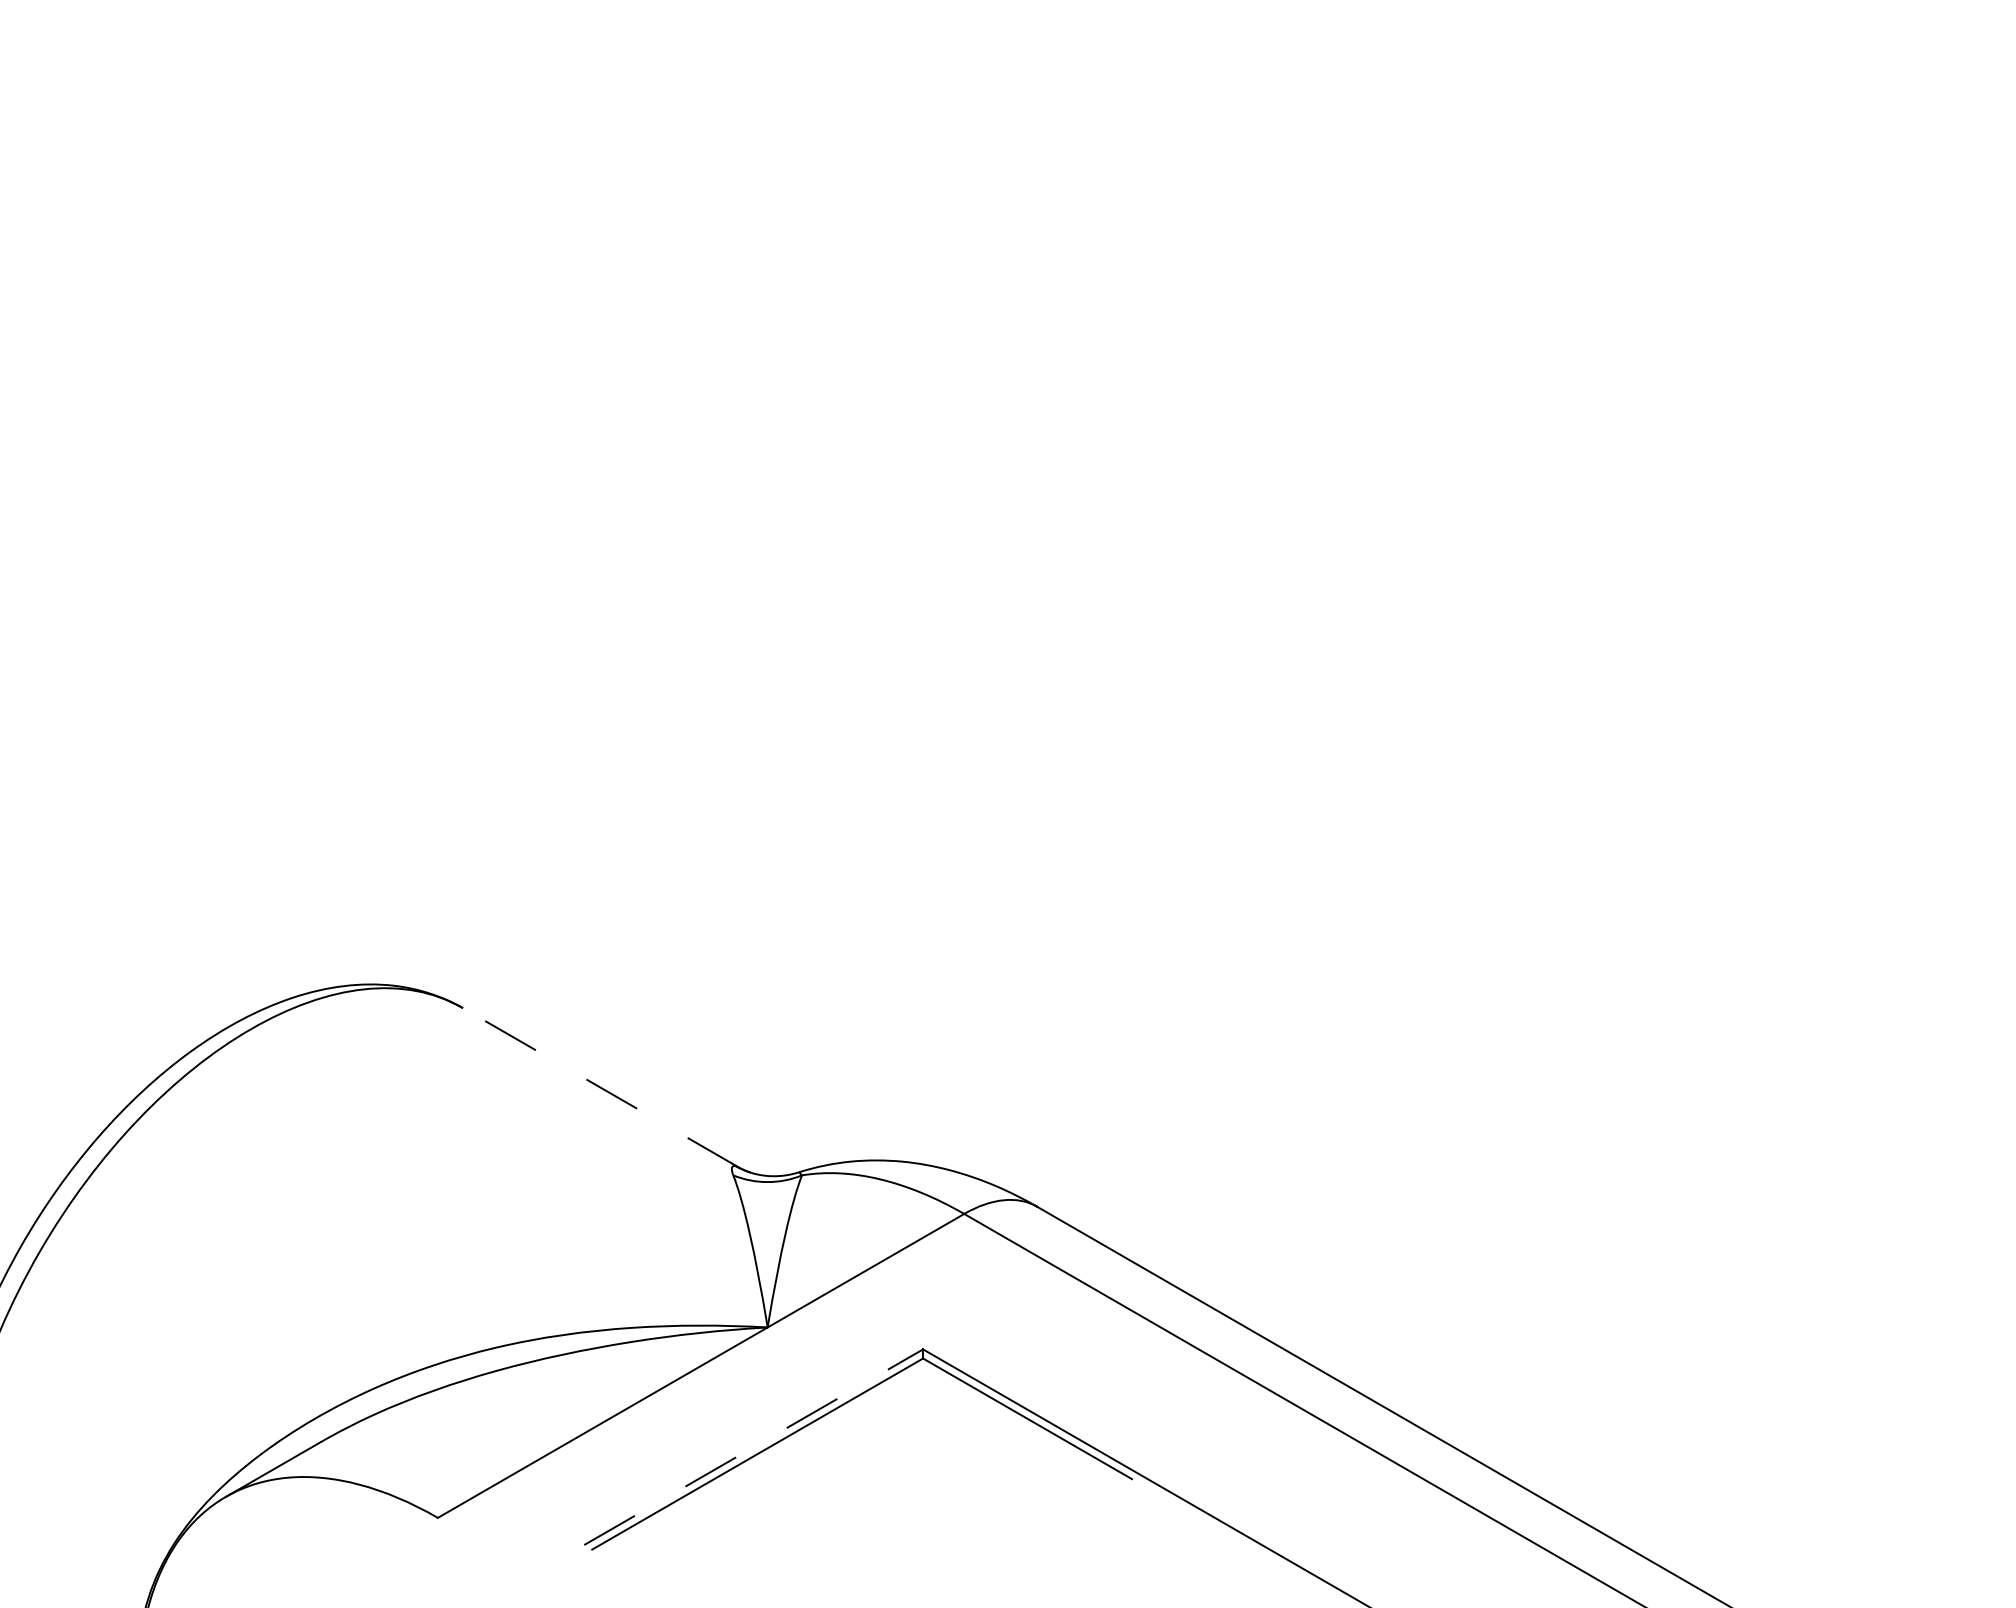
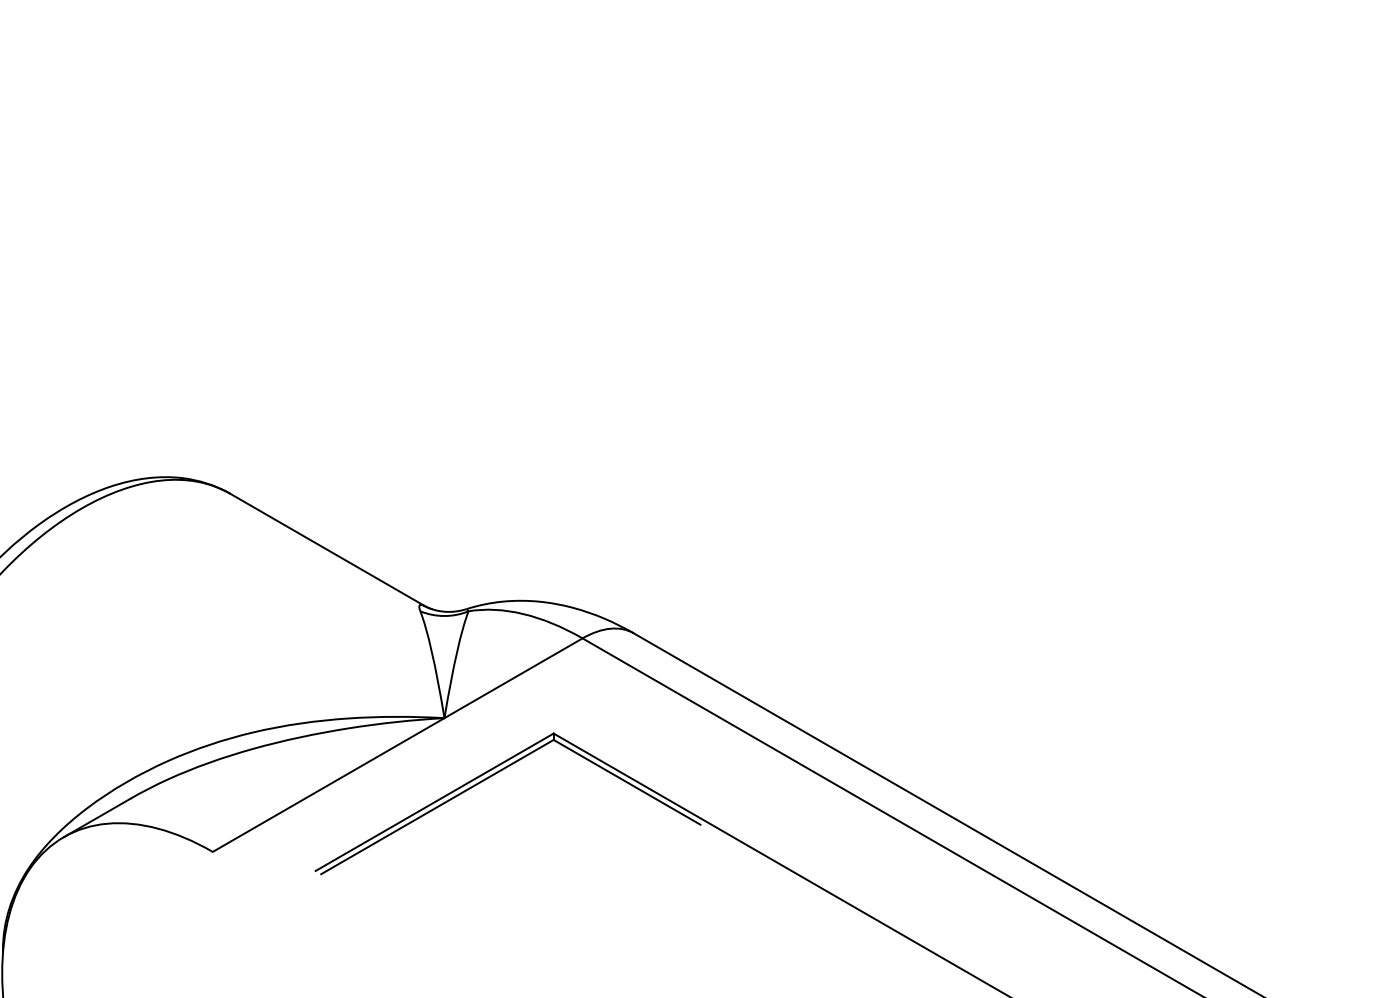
line: (600, 1087) -> (327, 549), dashed -> solid
line: (753, 1447) -> (434, 802), dashed -> solid

